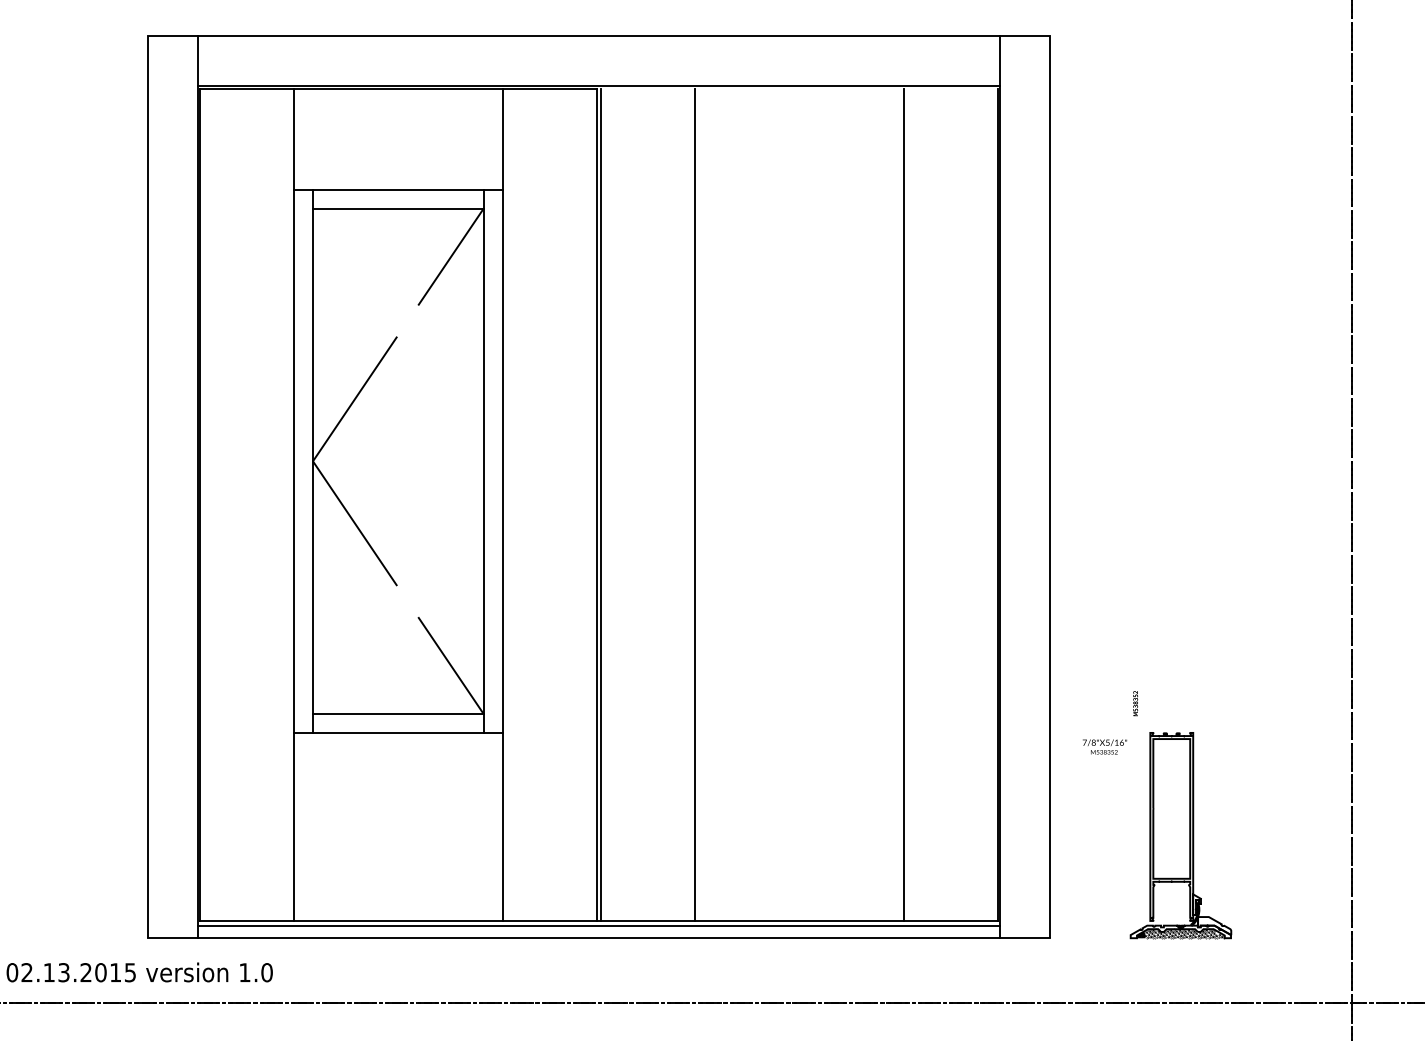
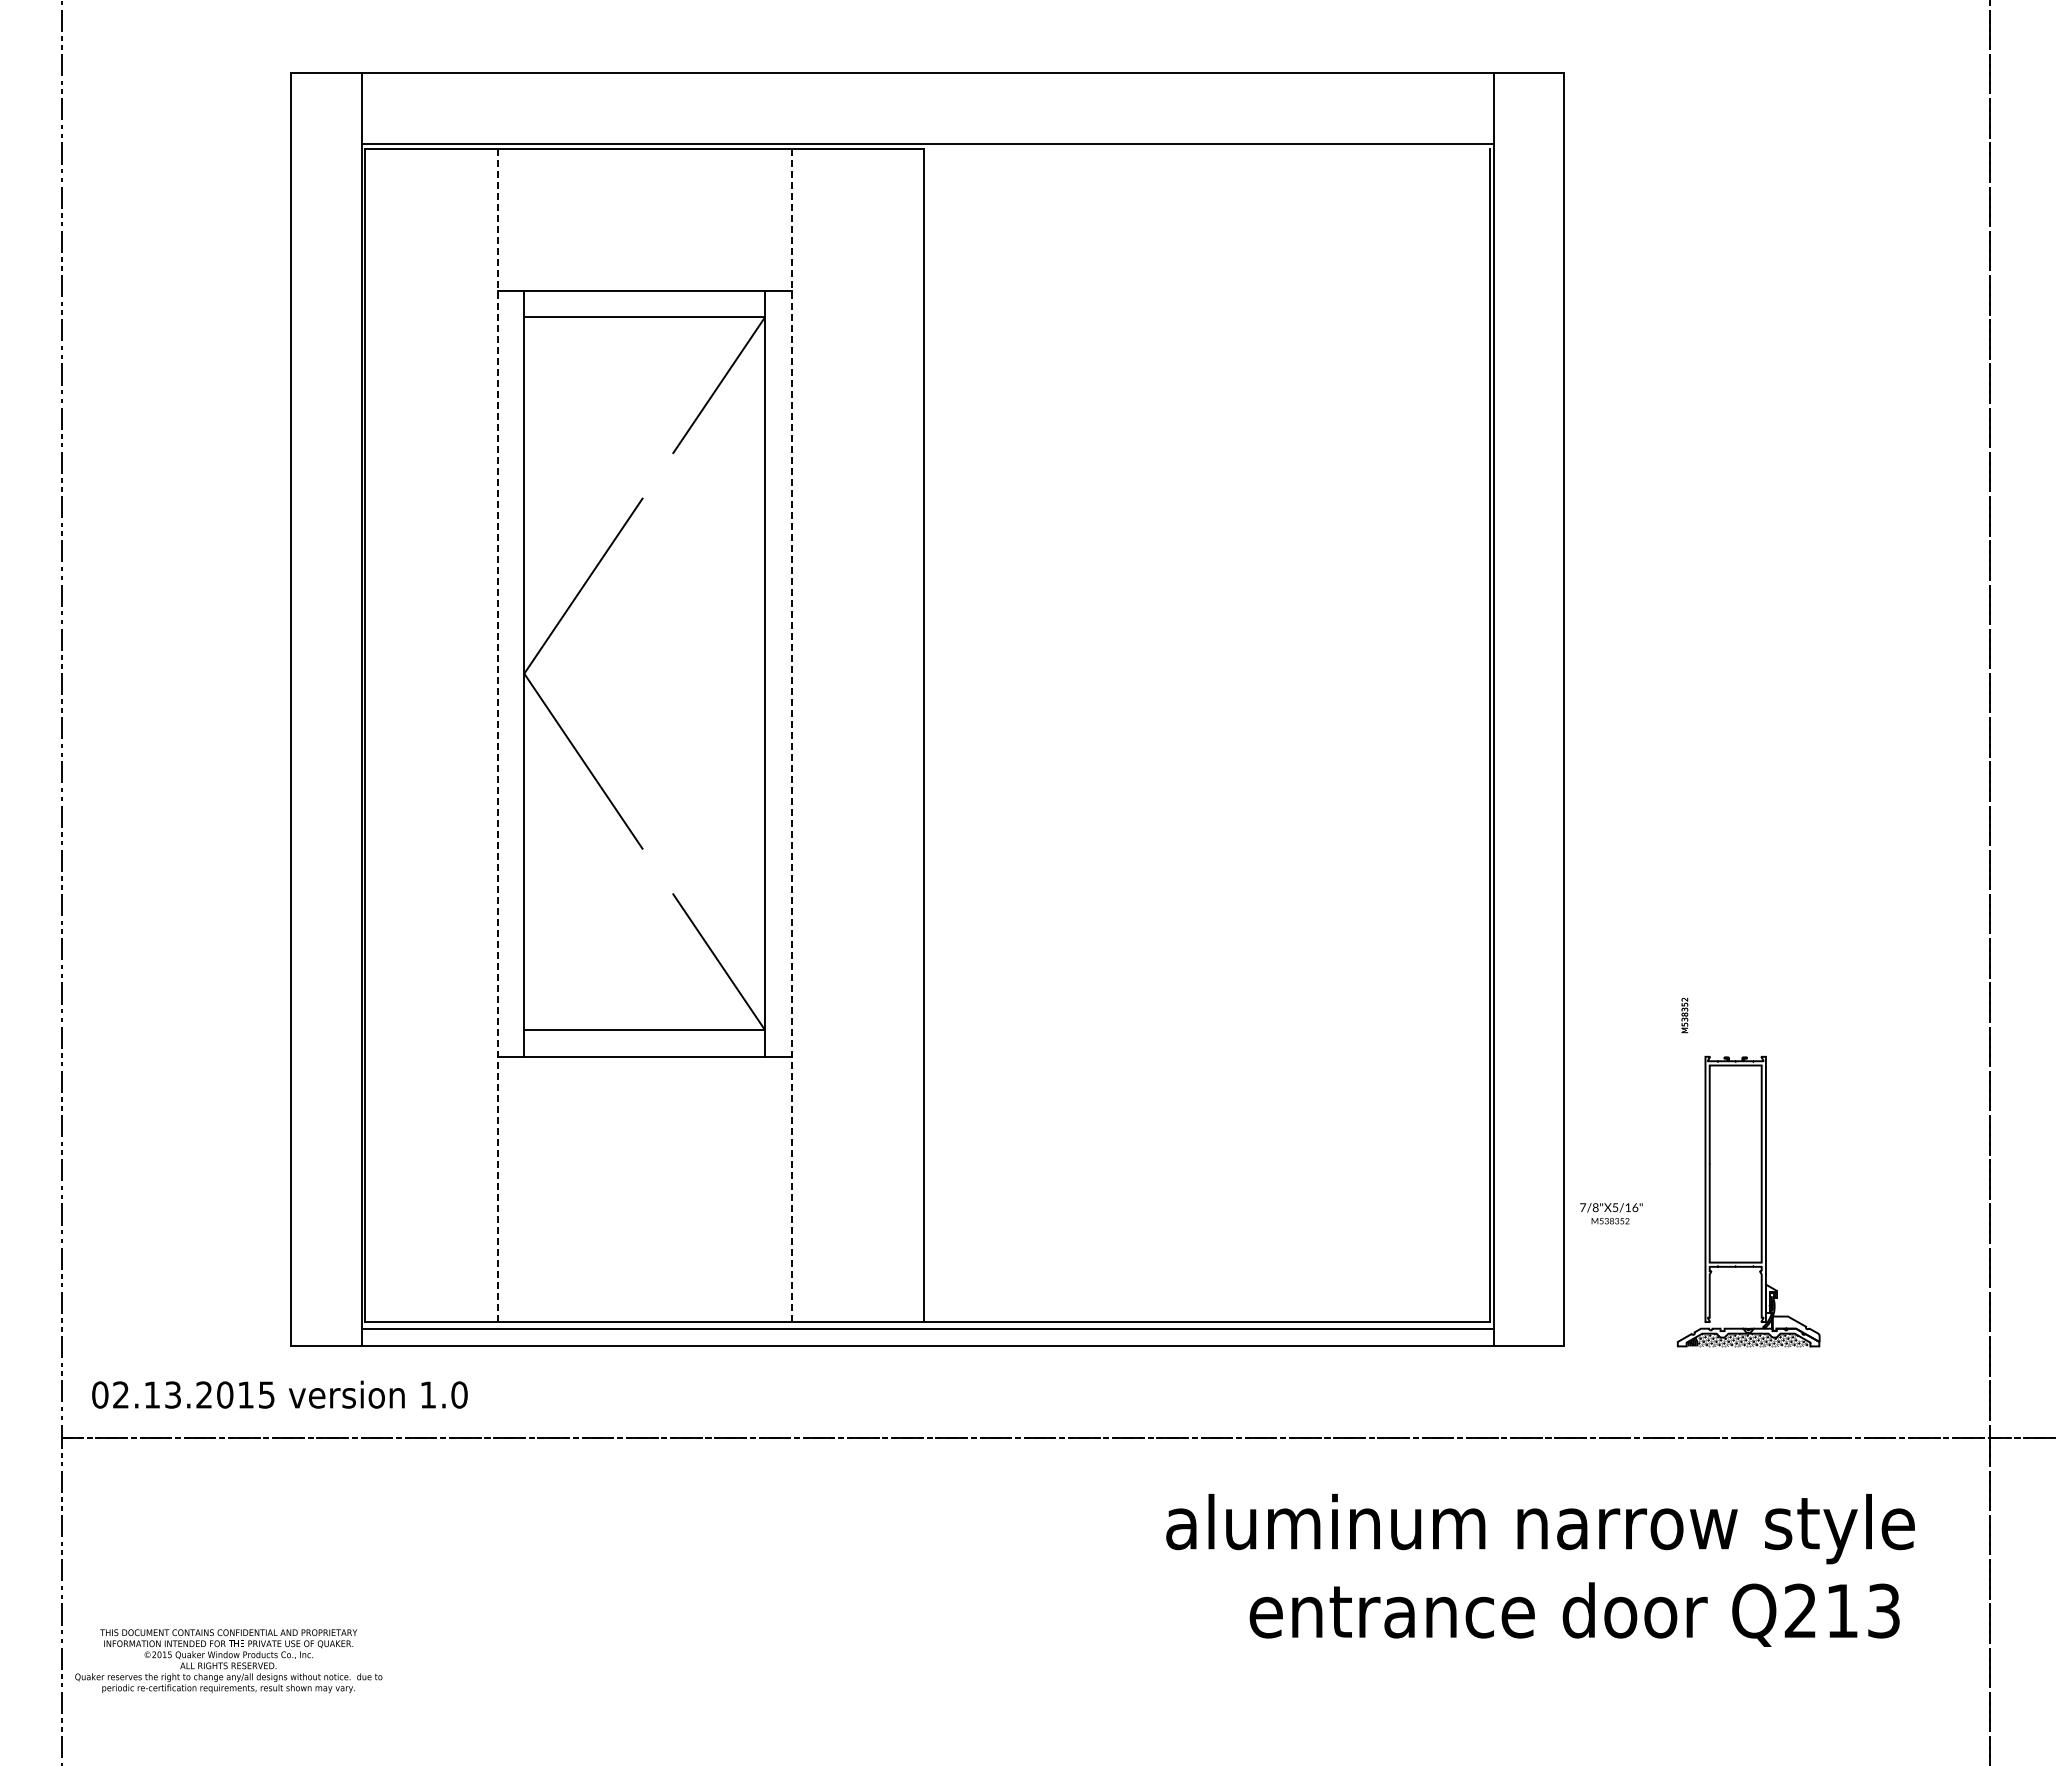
line: (293, 505) -> (497, 736), solid -> dashed
line: (502, 505) -> (791, 736), solid -> dashed
line: (601, 505) -> (931, 735), removed
line: (695, 505) -> (1063, 735), removed
line: (903, 505) -> (1357, 735), removed
text: (1104, 746) -> (1611, 1213), moved

